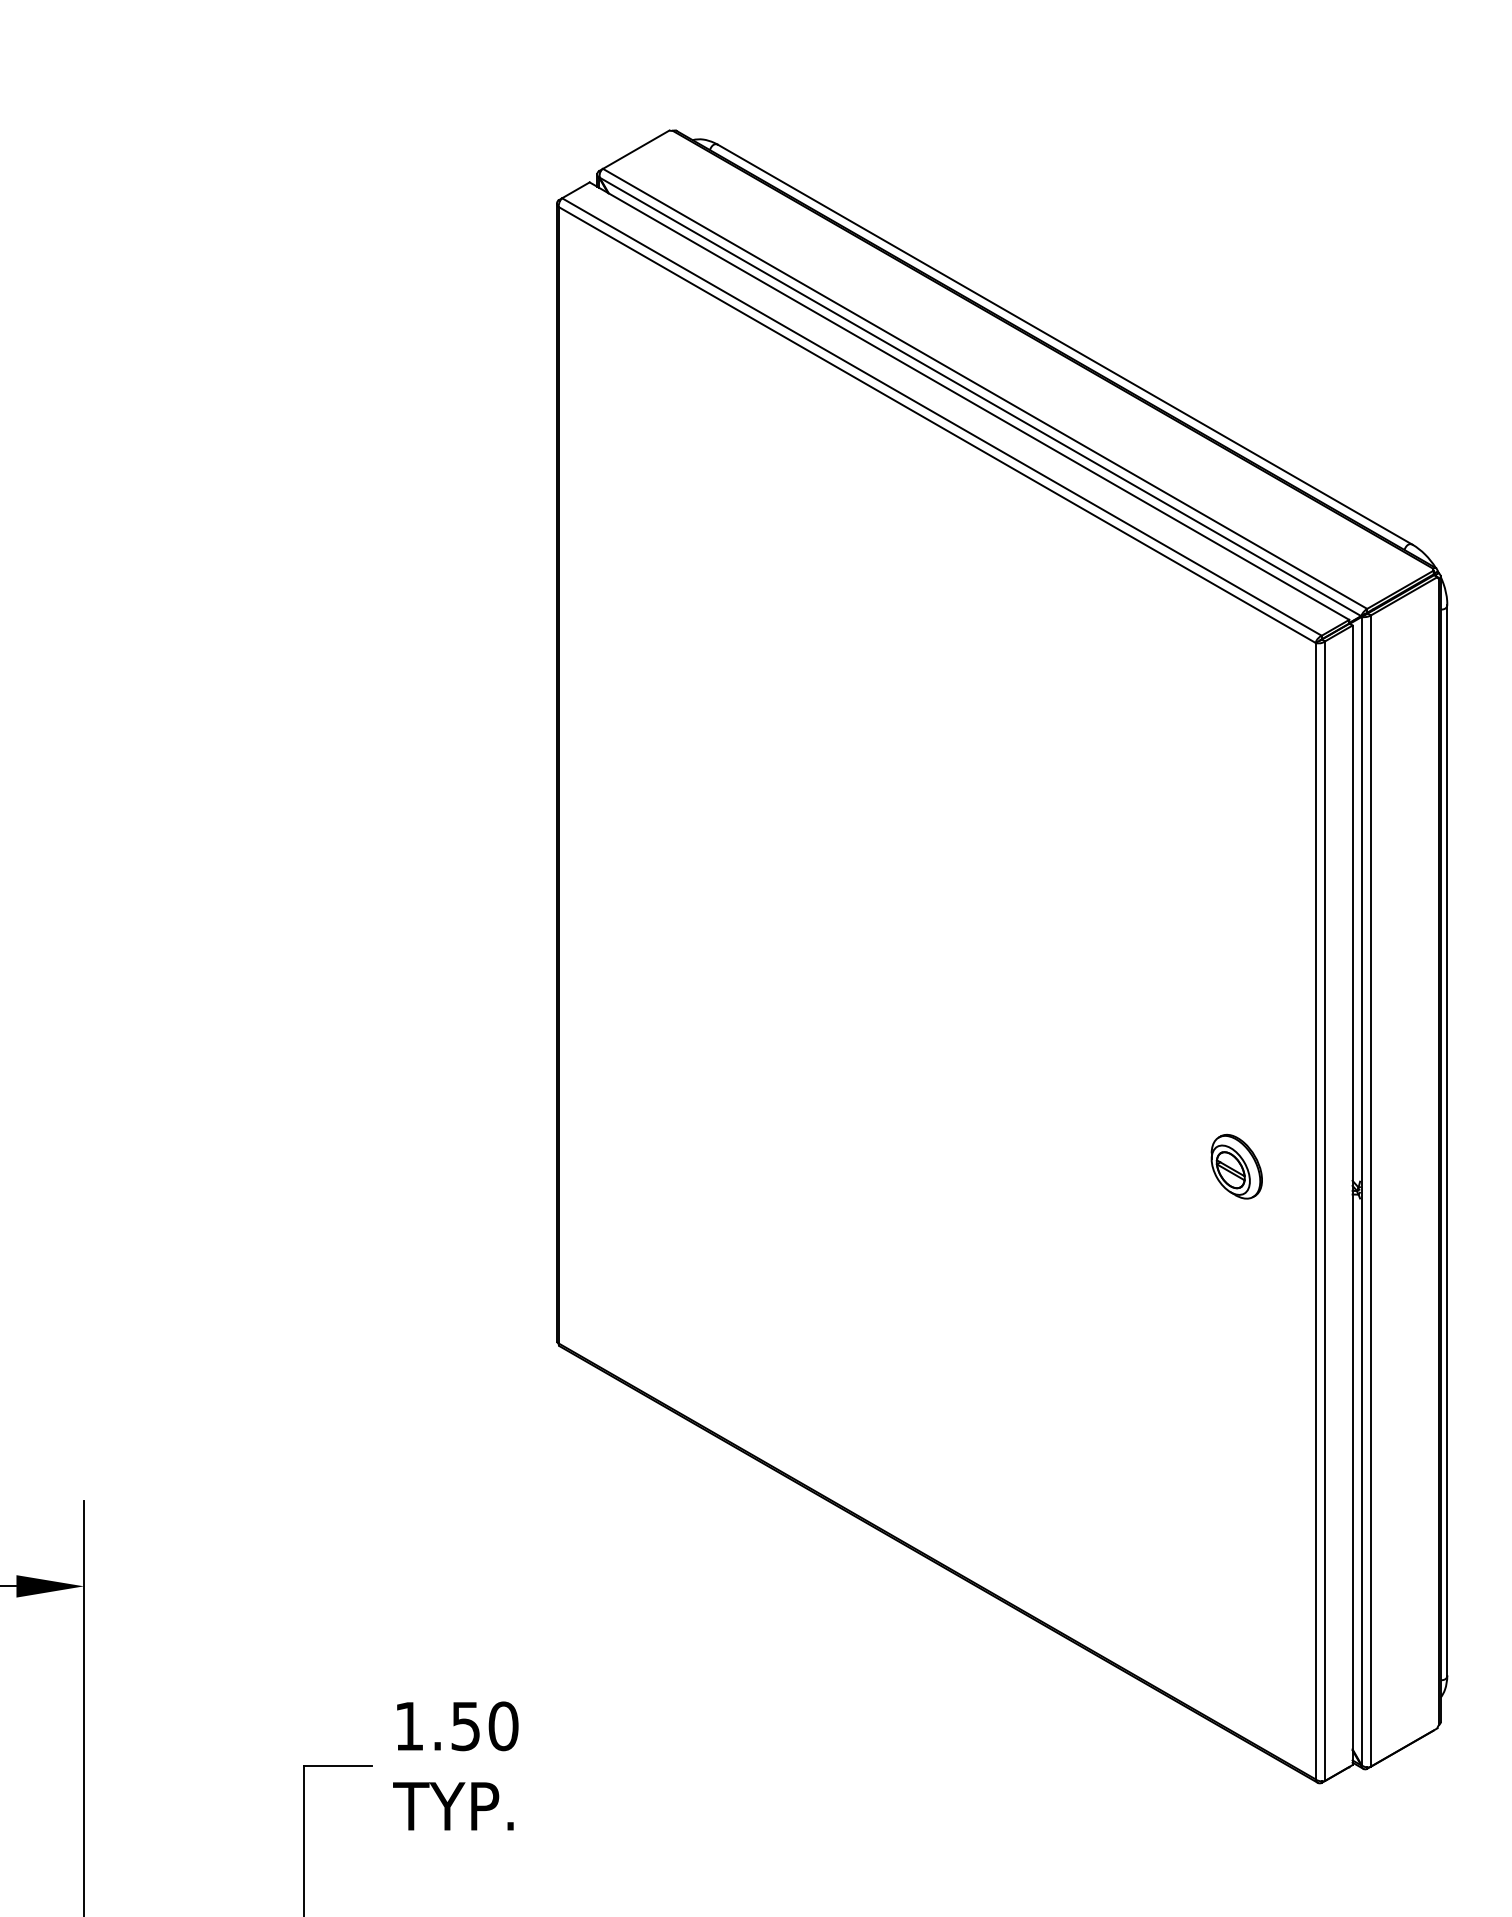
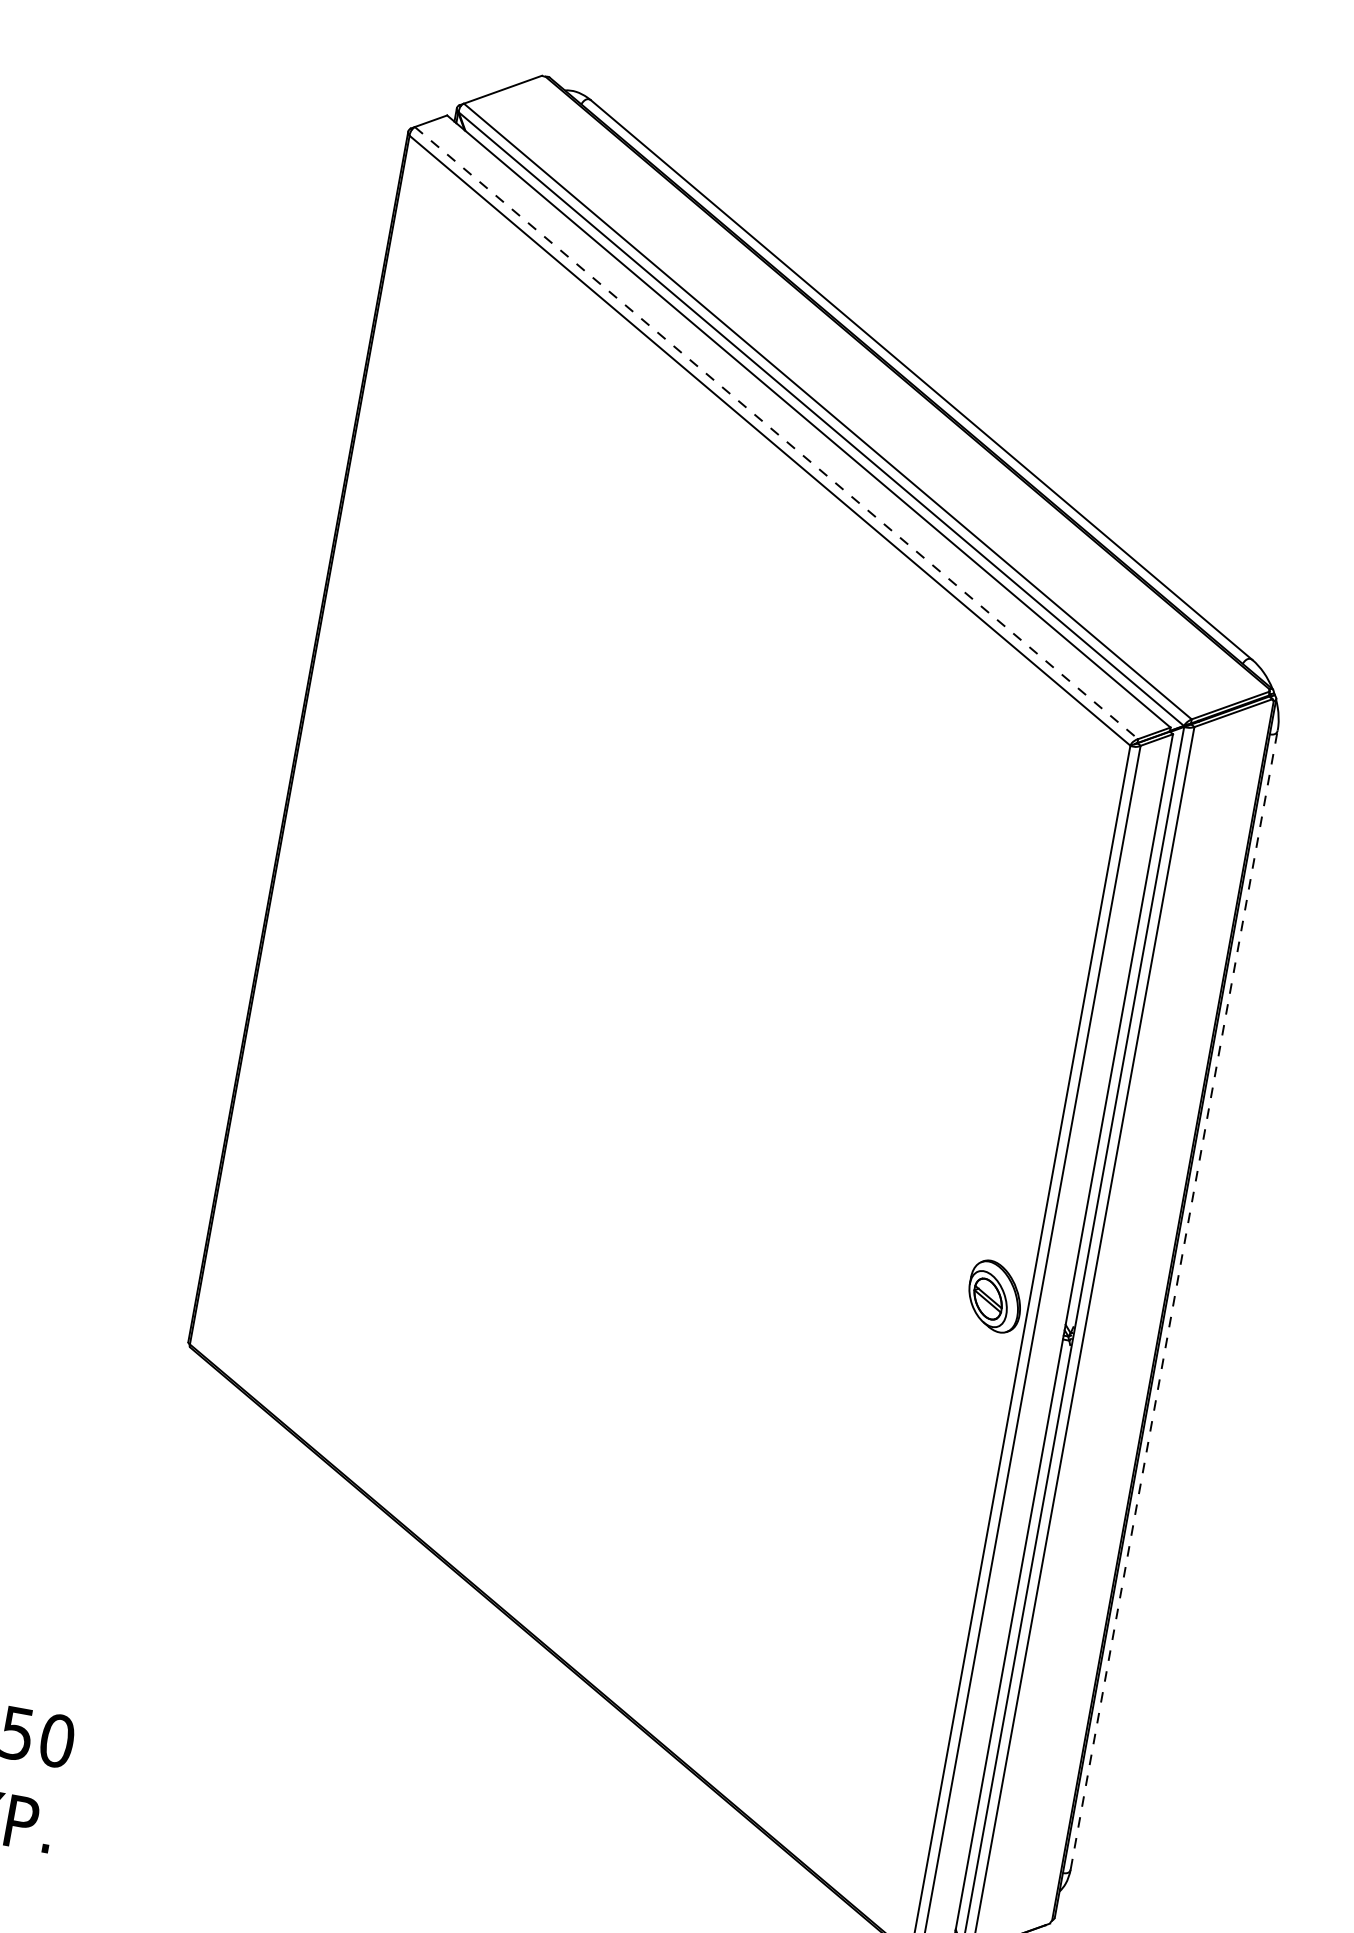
line: (942, 417) -> (777, 433), solid -> dashed
line: (1447, 1139) -> (1174, 1299), solid -> dashed
part: (1236, 1166) -> (994, 1296), moved

